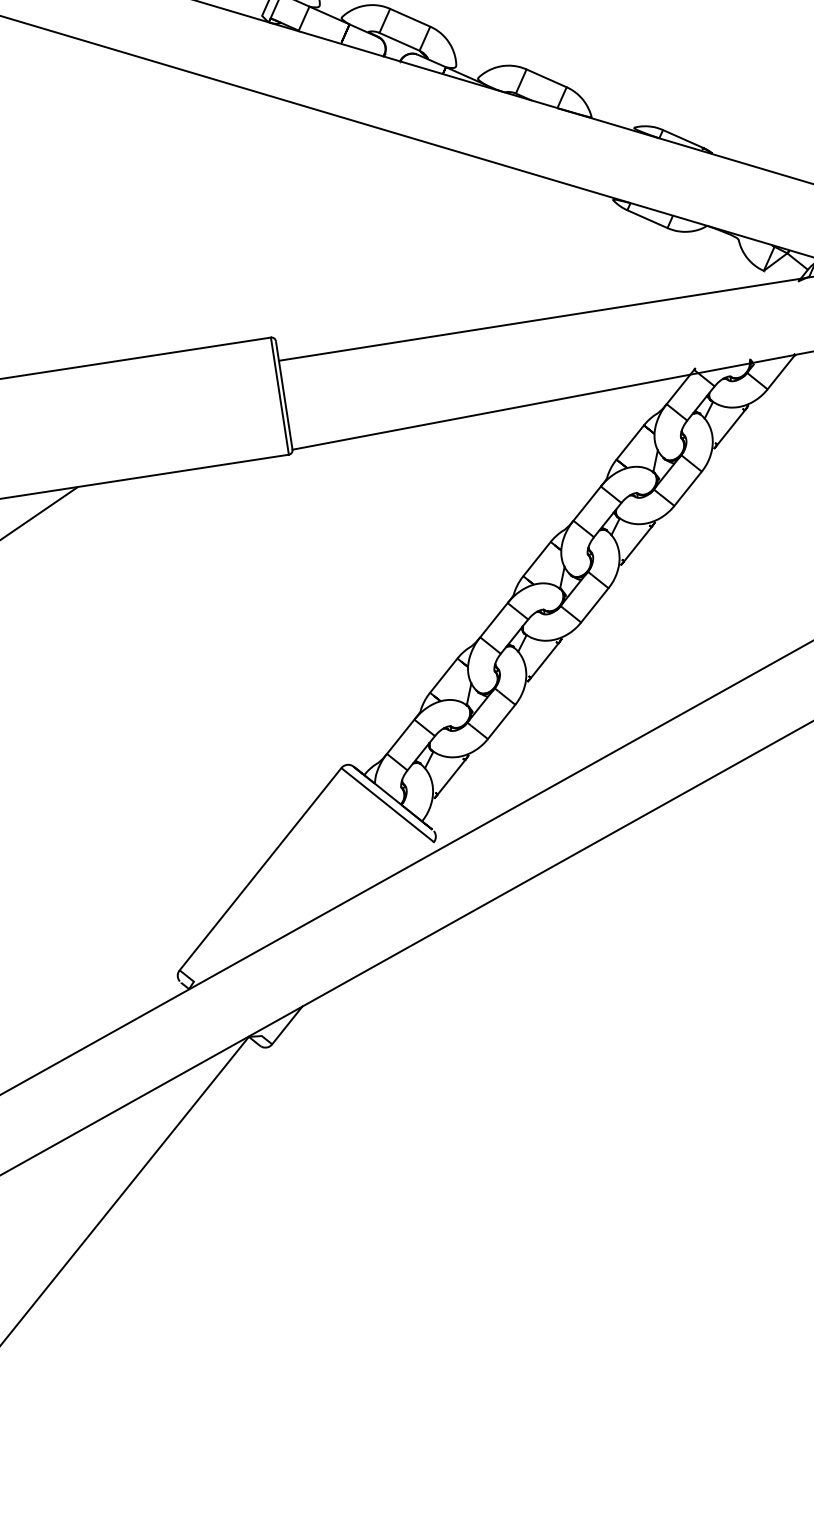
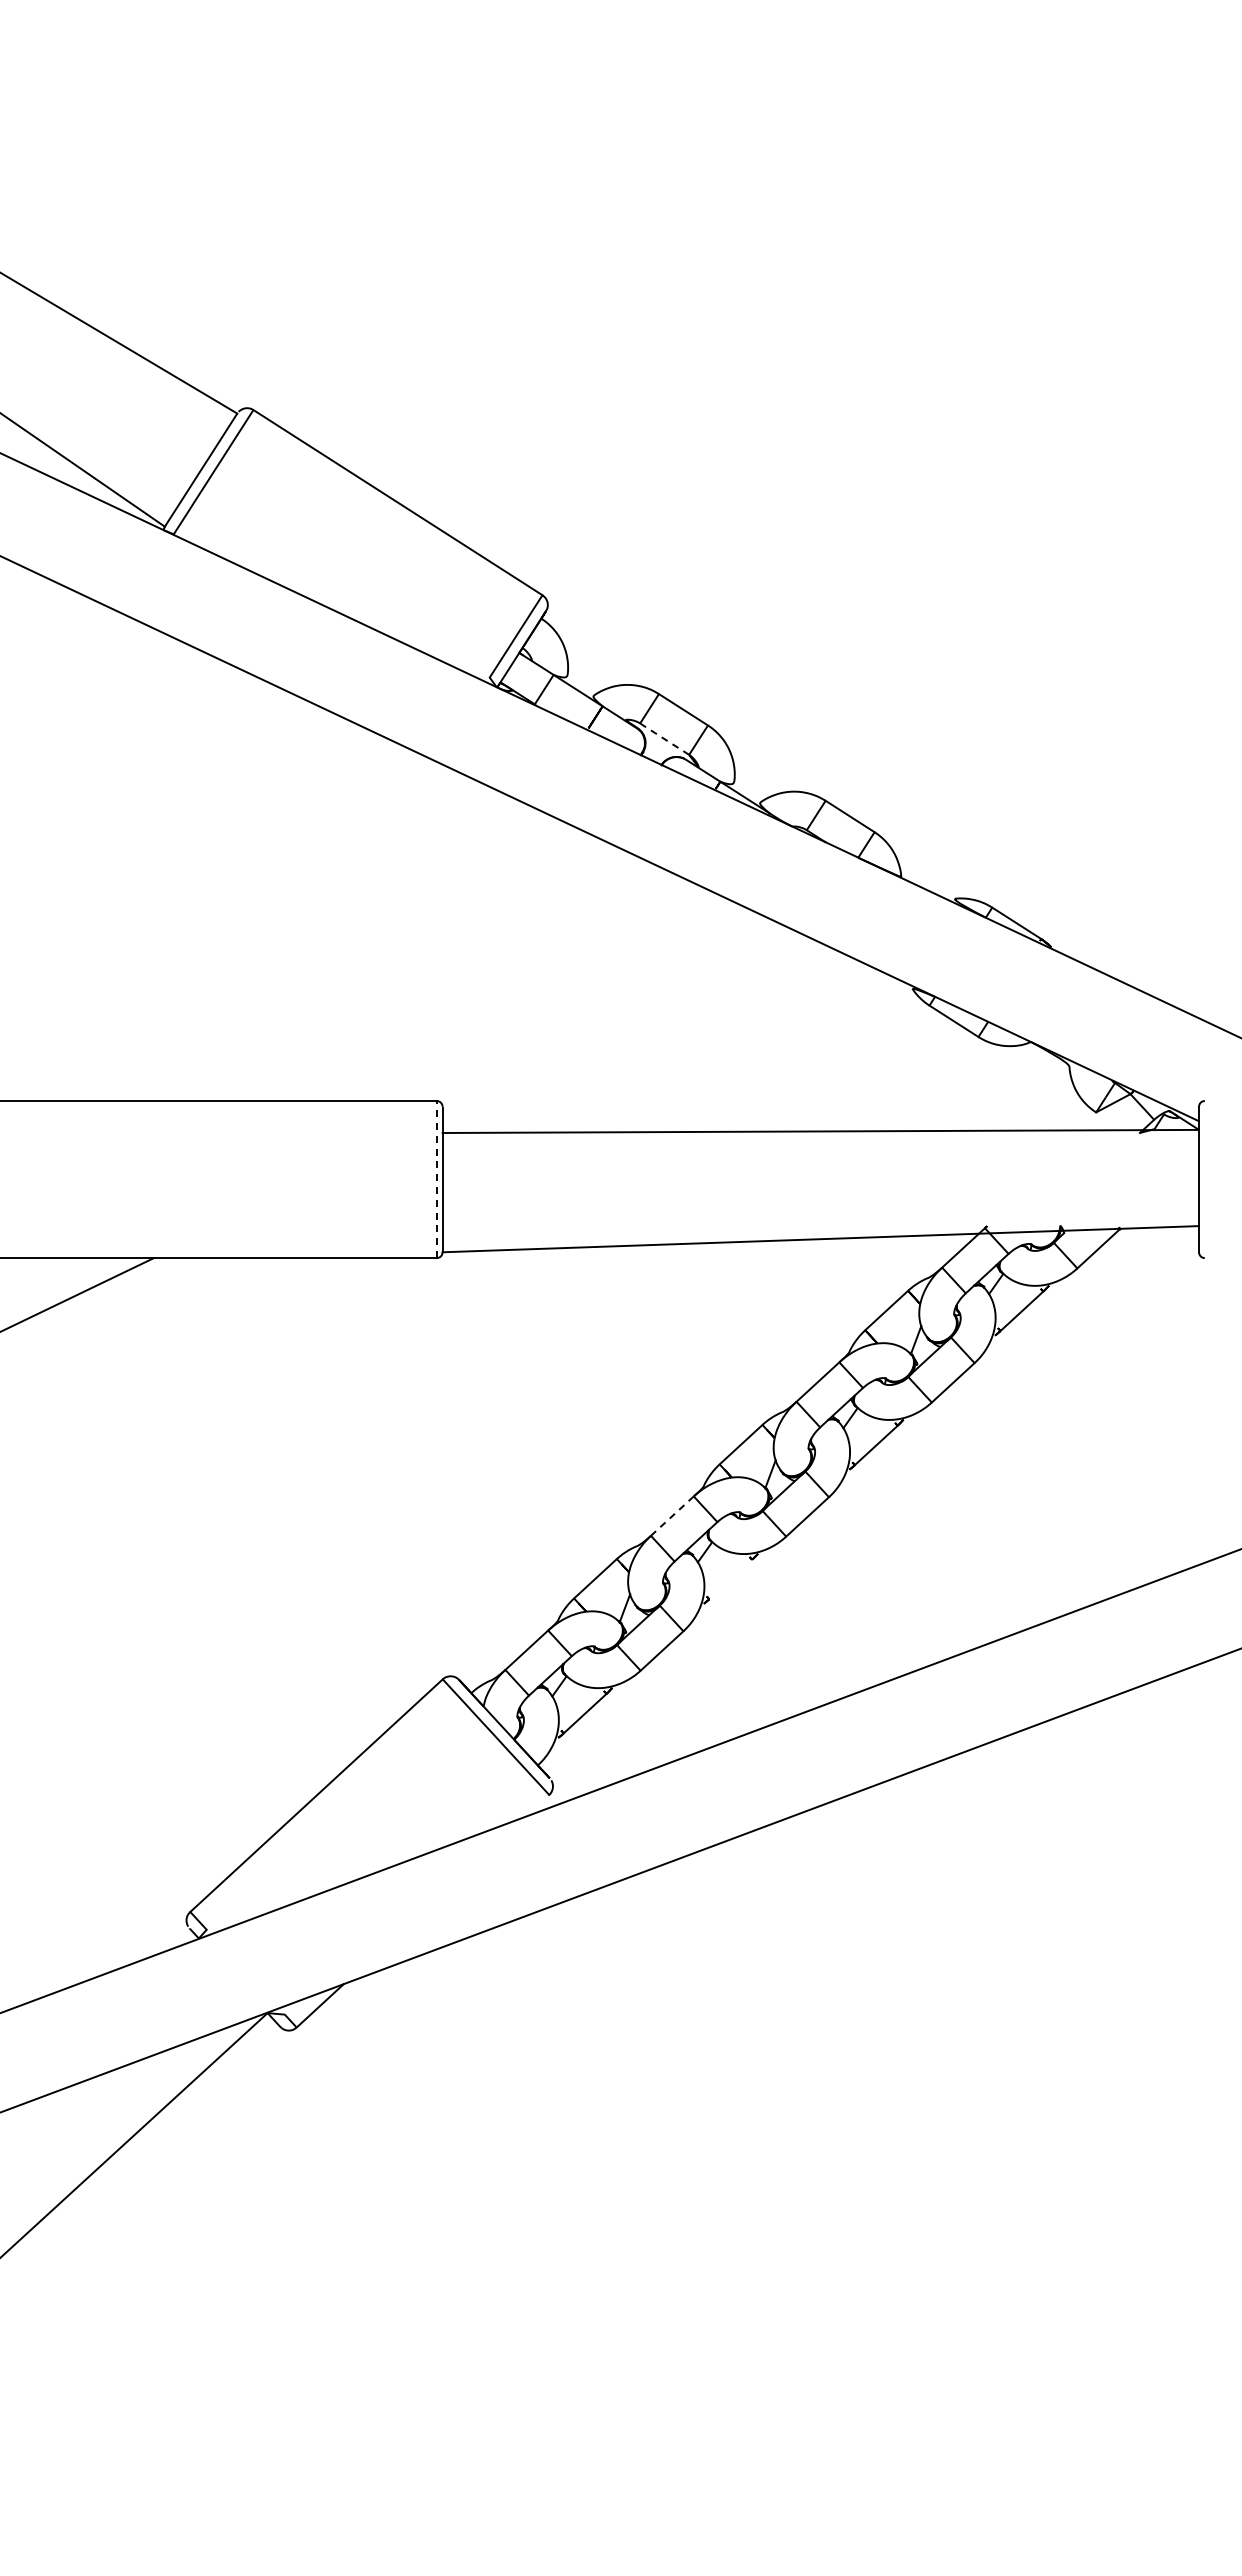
line: (400, 42) -> (665, 739), solid -> dashed
line: (279, 396) -> (436, 1179), solid -> dashed
line: (494, 620) -> (672, 1516), solid -> dashed
line: (544, 660) -> (730, 1579), removed

